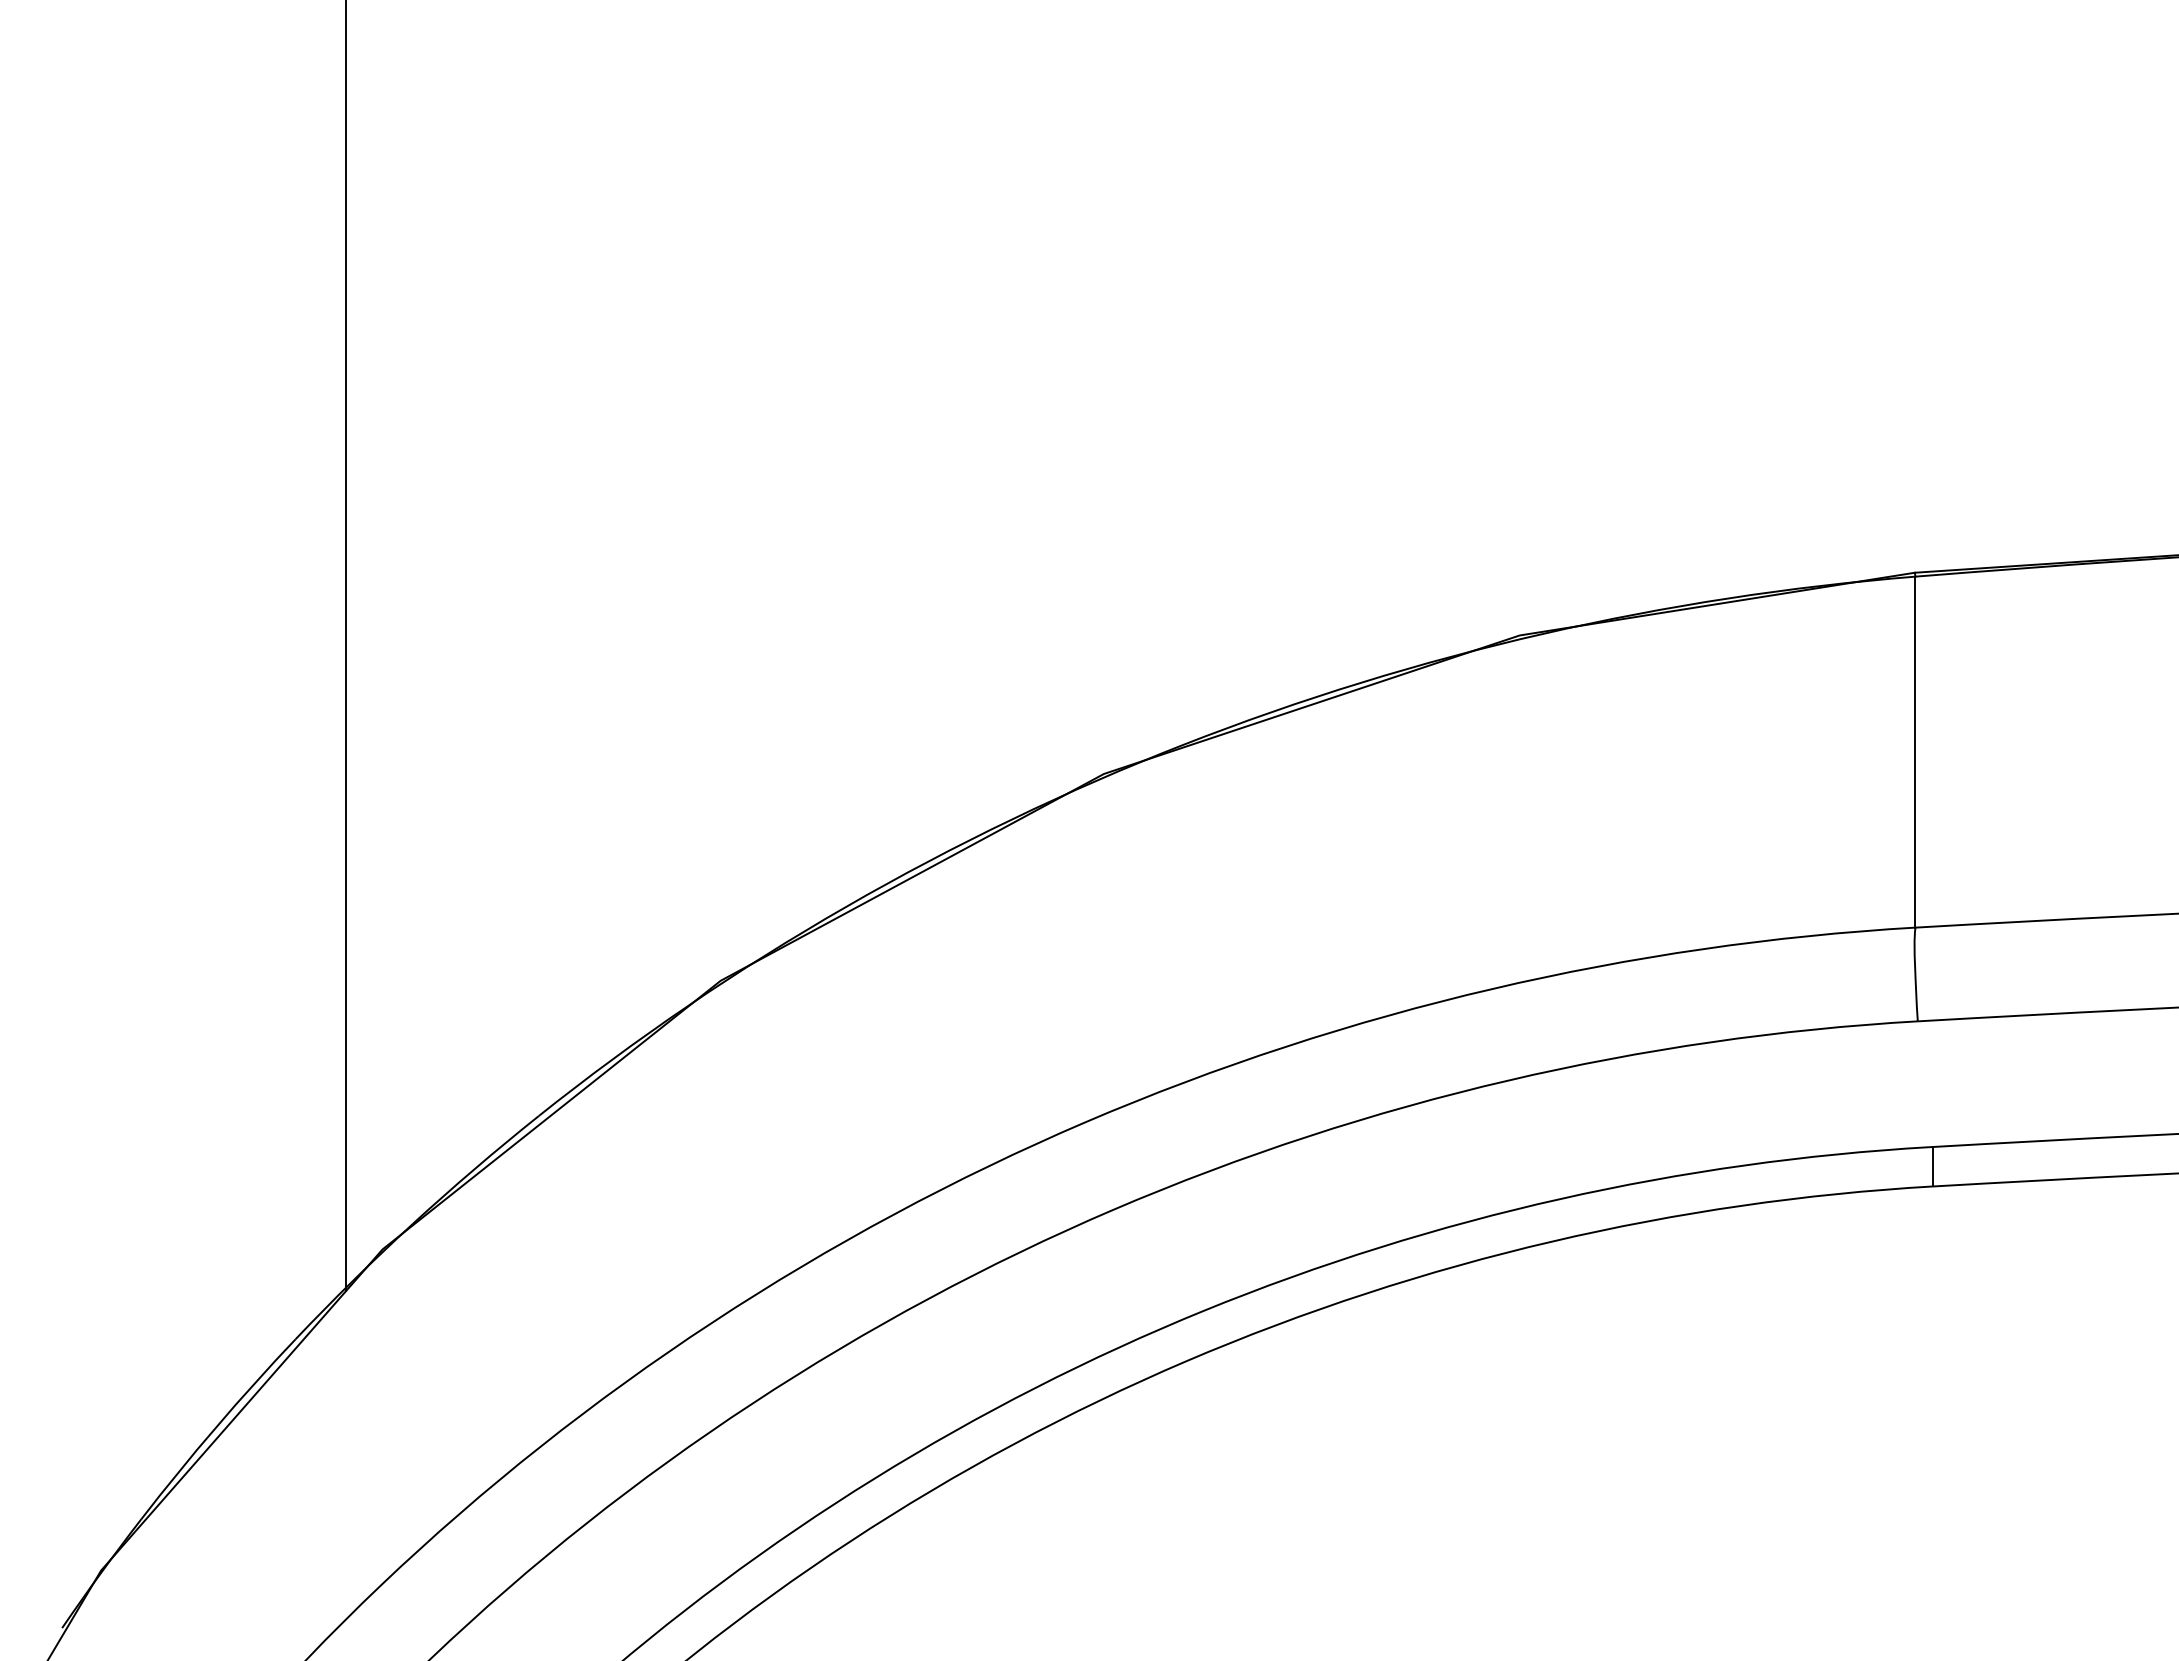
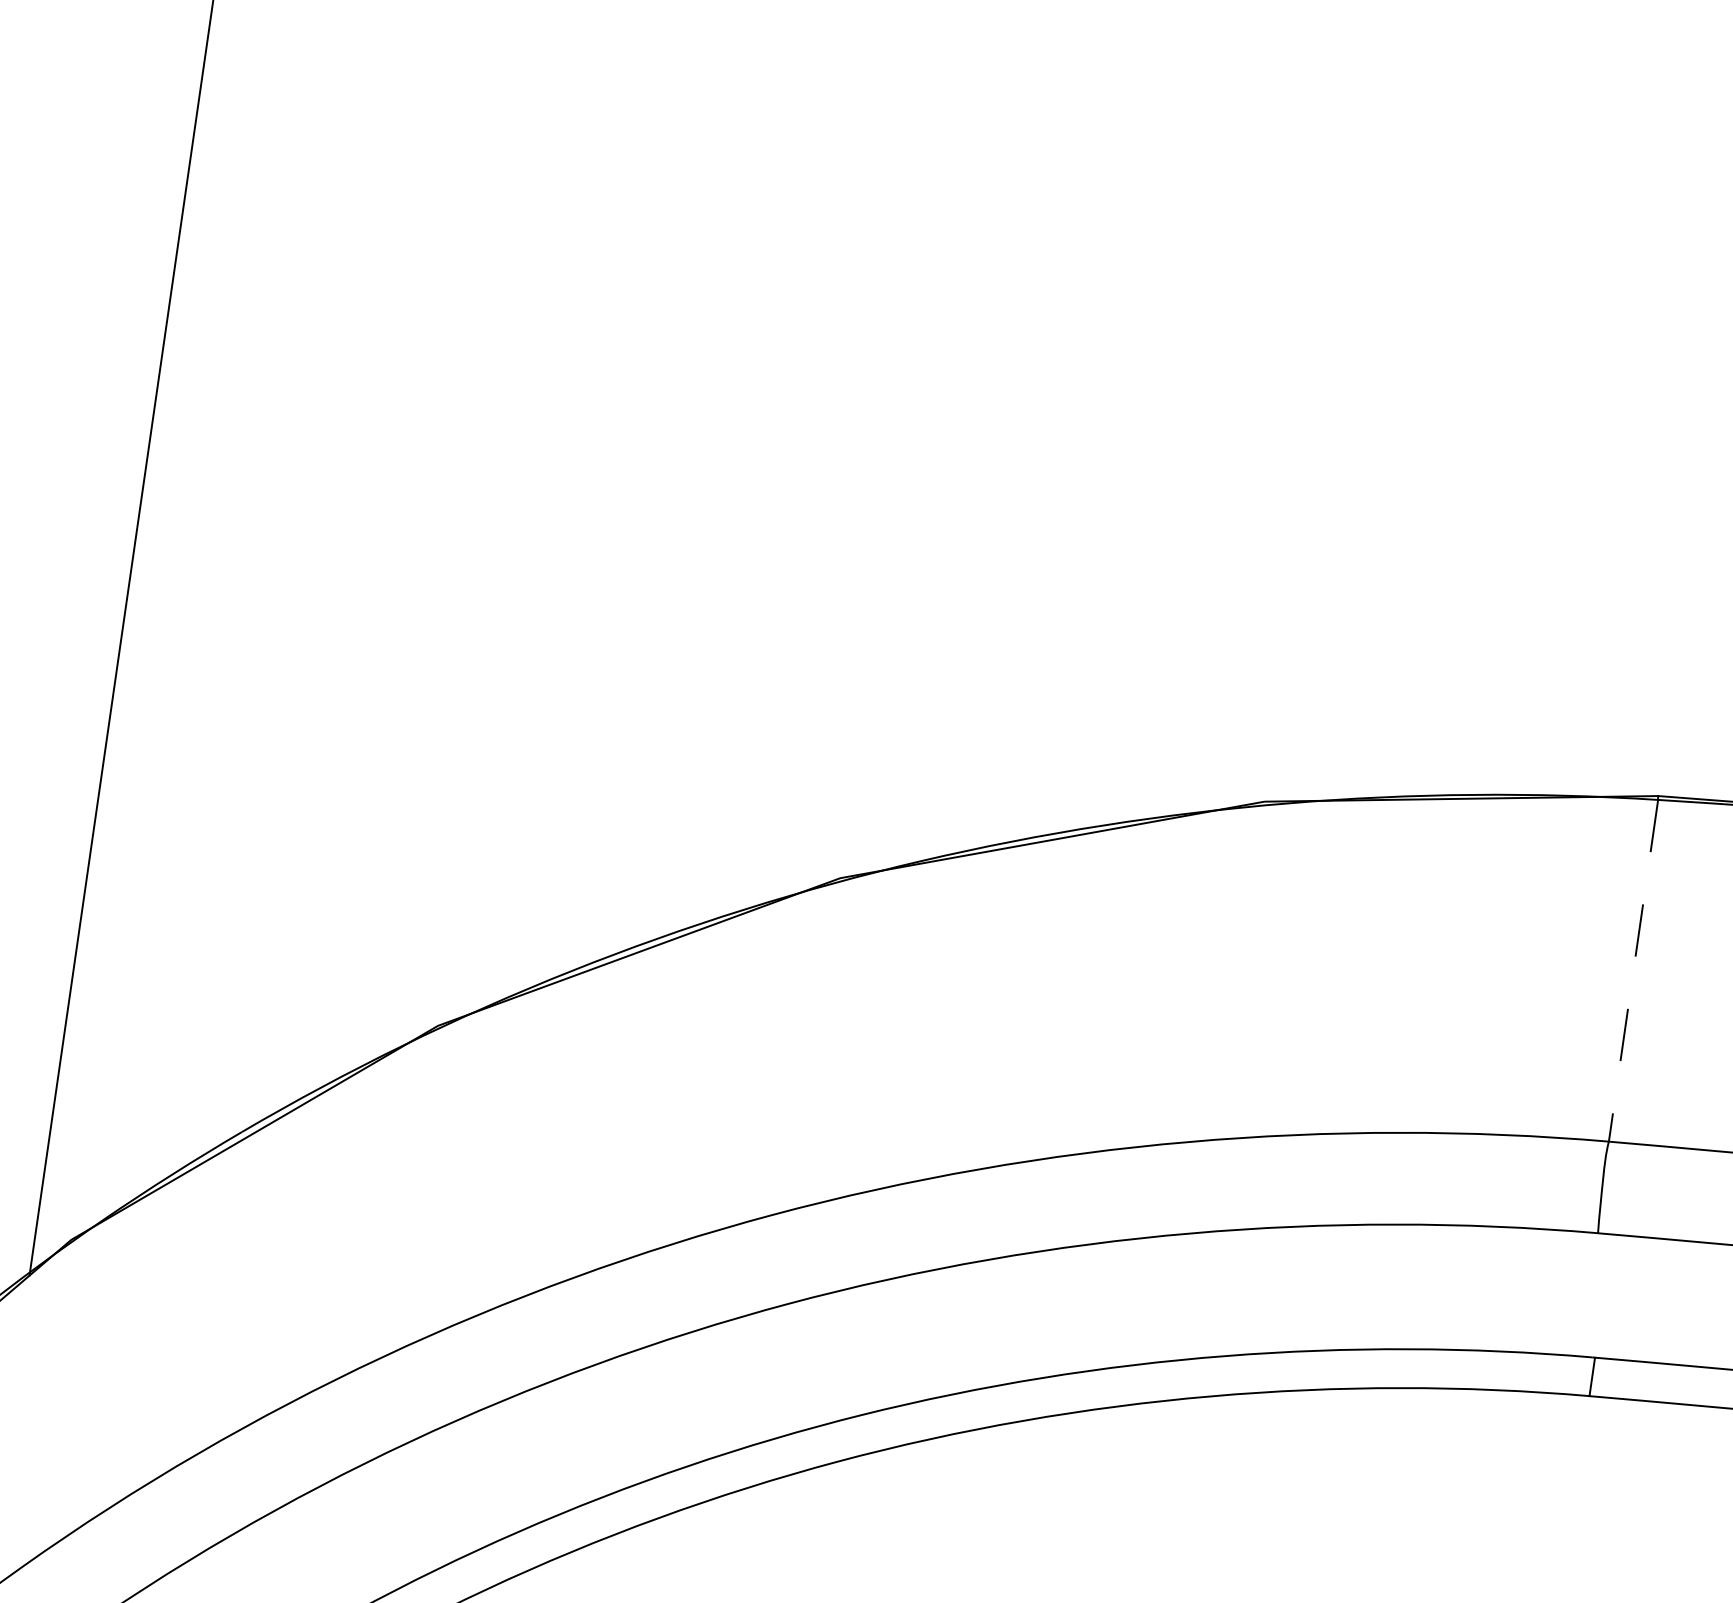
line: (1915, 752) -> (1633, 971), solid -> dashed

